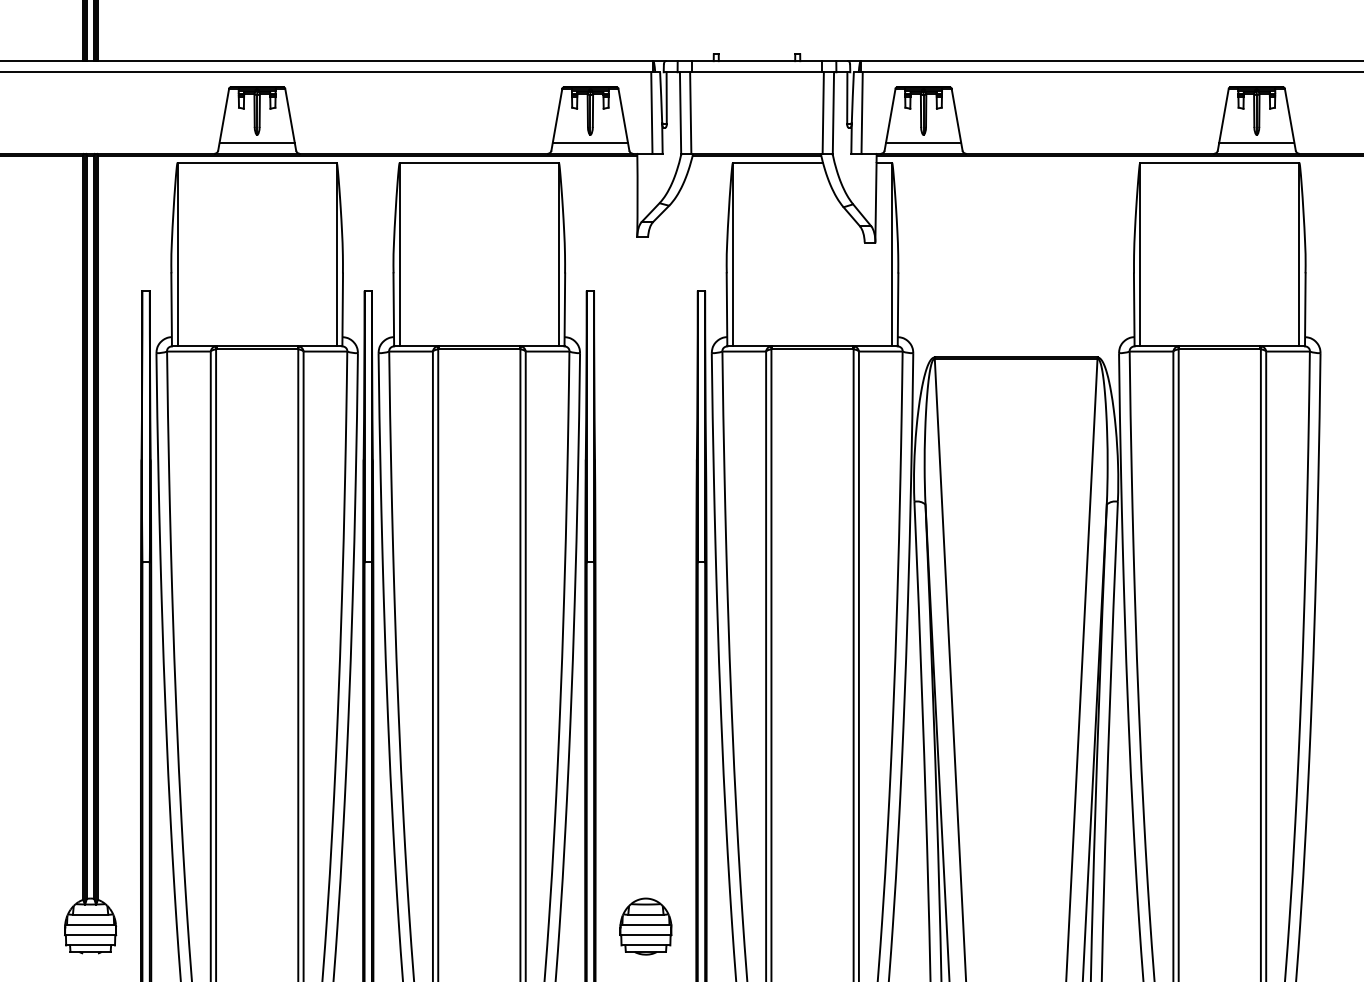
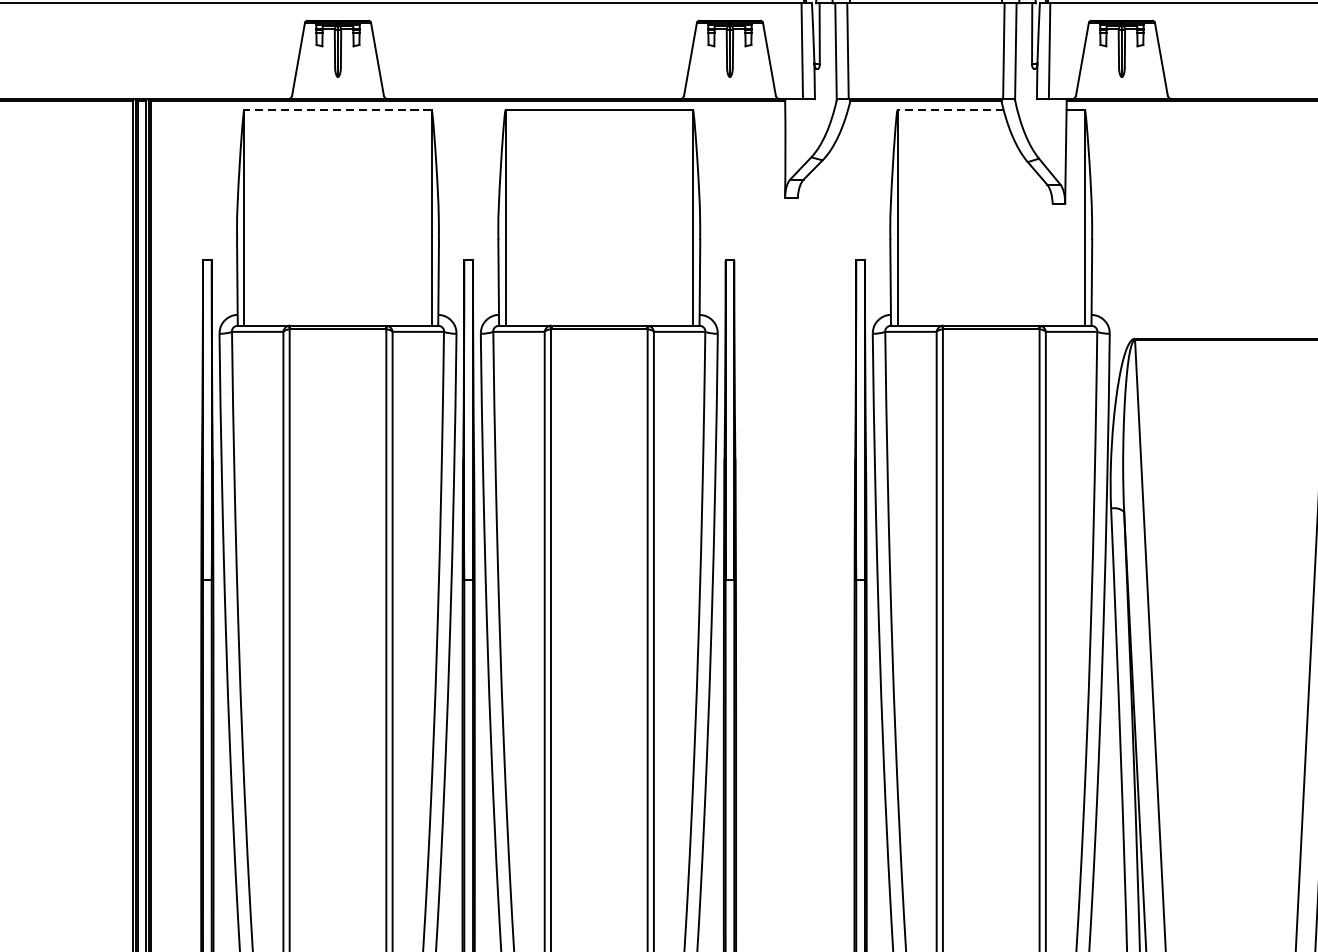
line: (256, 142) -> (337, 85), removed
line: (589, 142) -> (728, 85), removed
line: (923, 142) -> (1121, 85), removed
line: (257, 162) -> (338, 109), solid -> dashed
line: (777, 162) -> (950, 109), solid -> dashed

